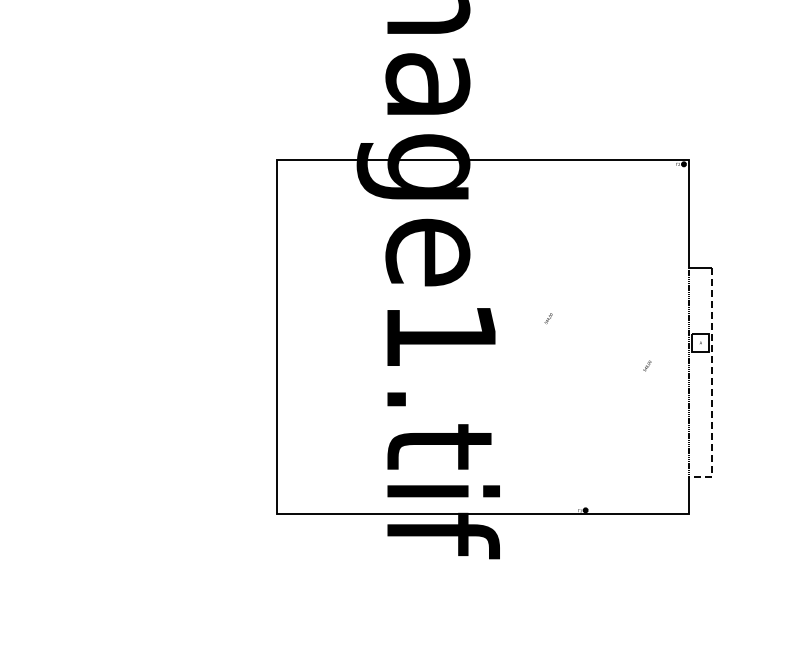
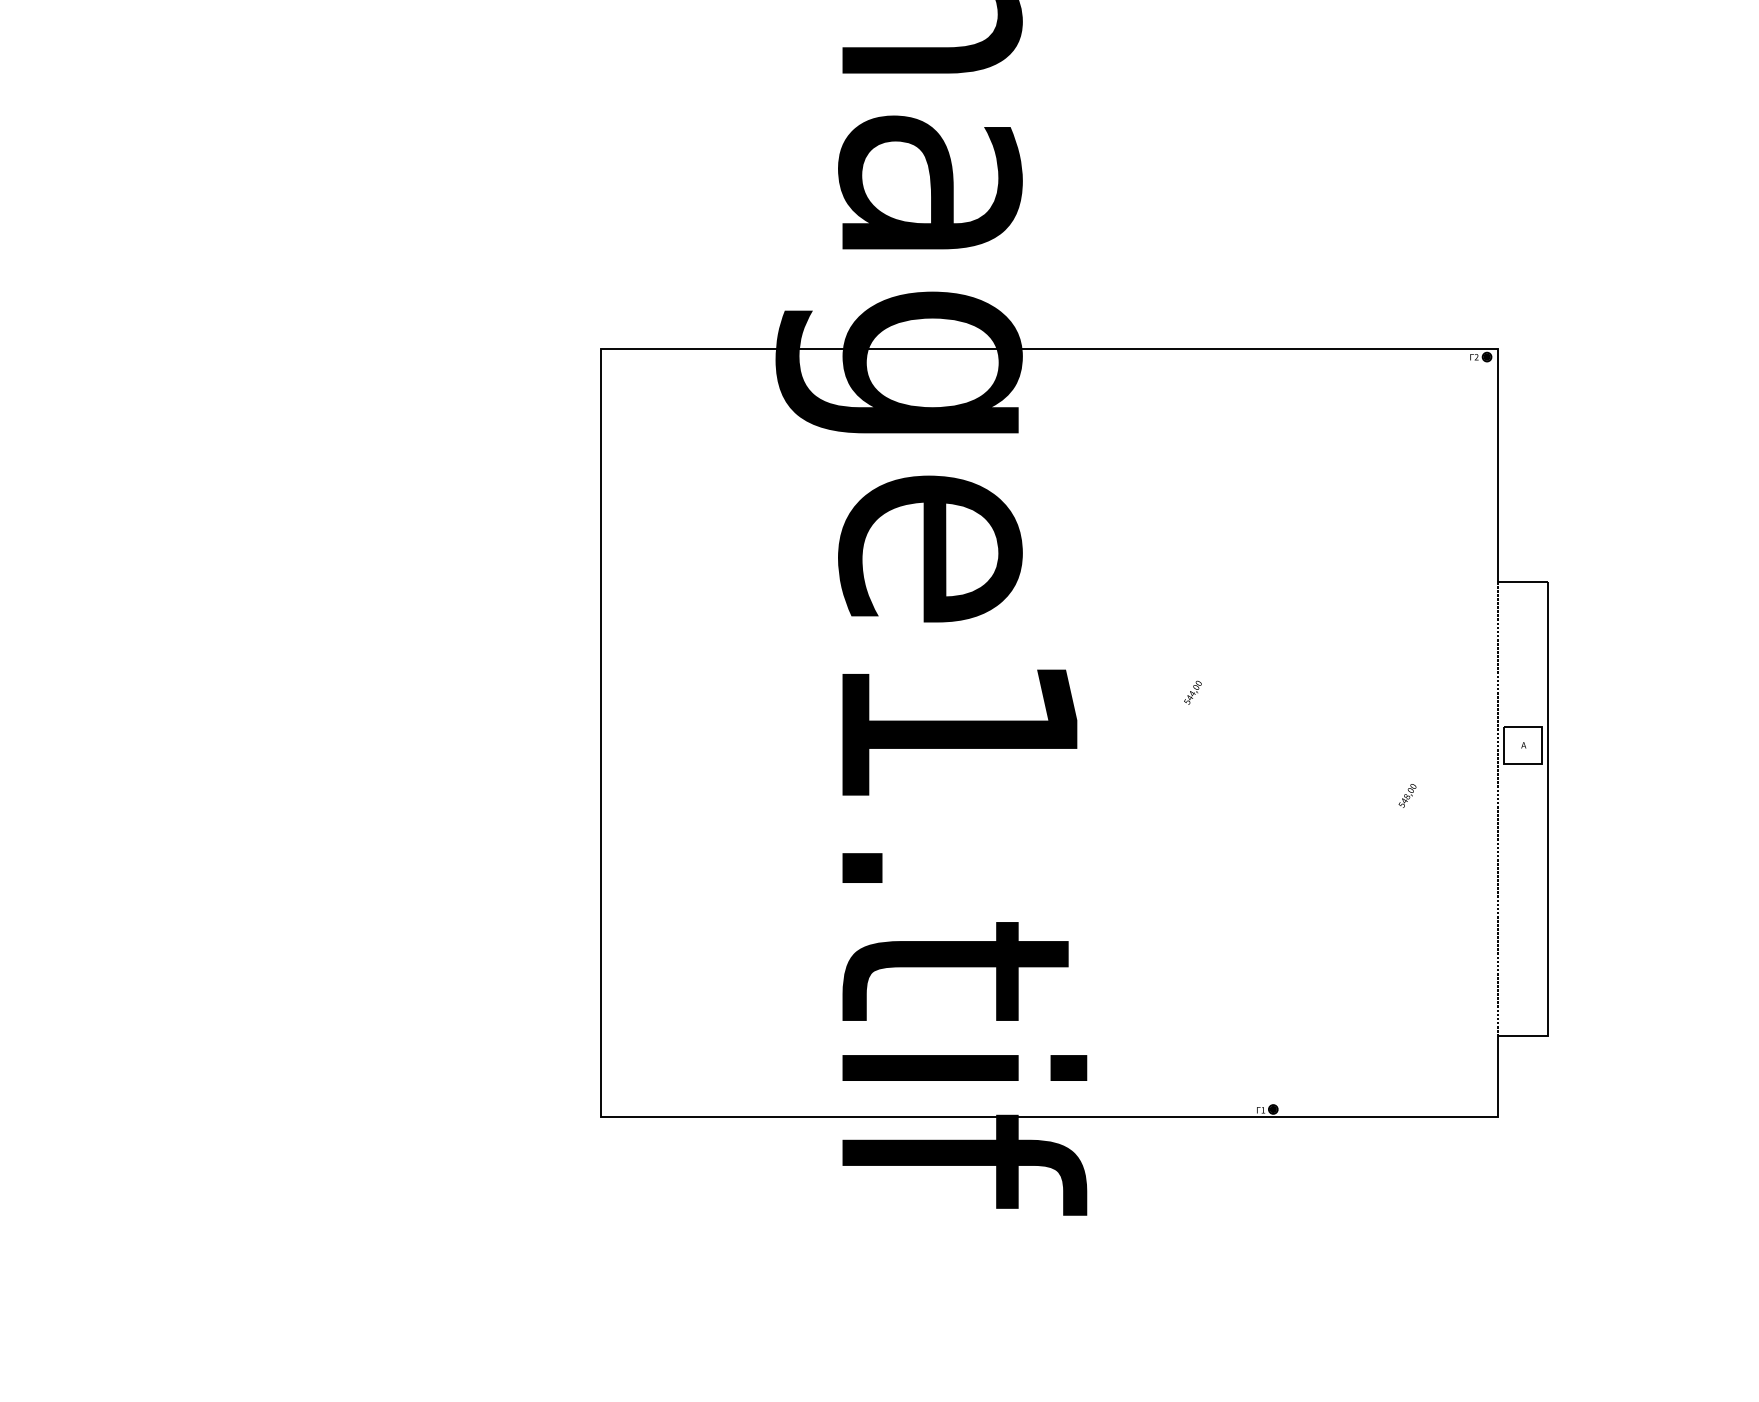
line: (712, 384) -> (1549, 835), dashed -> solid

